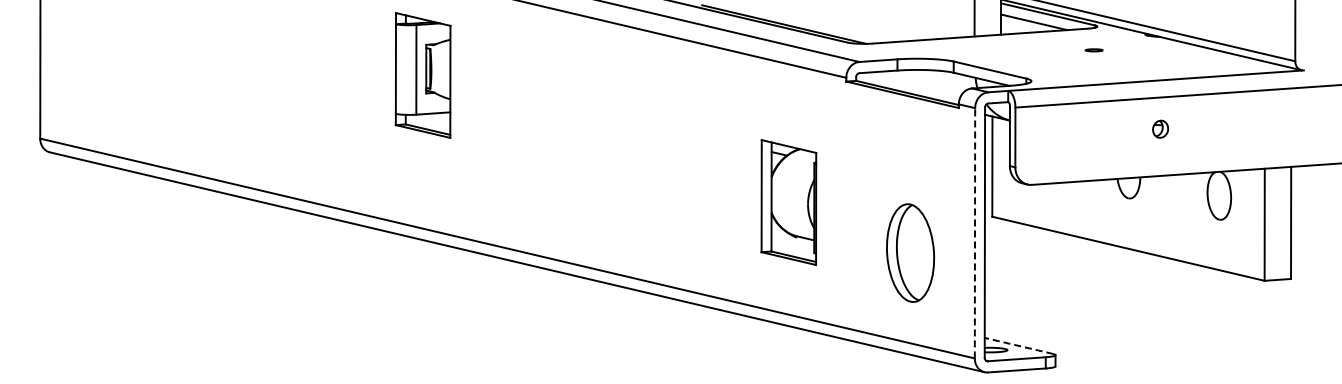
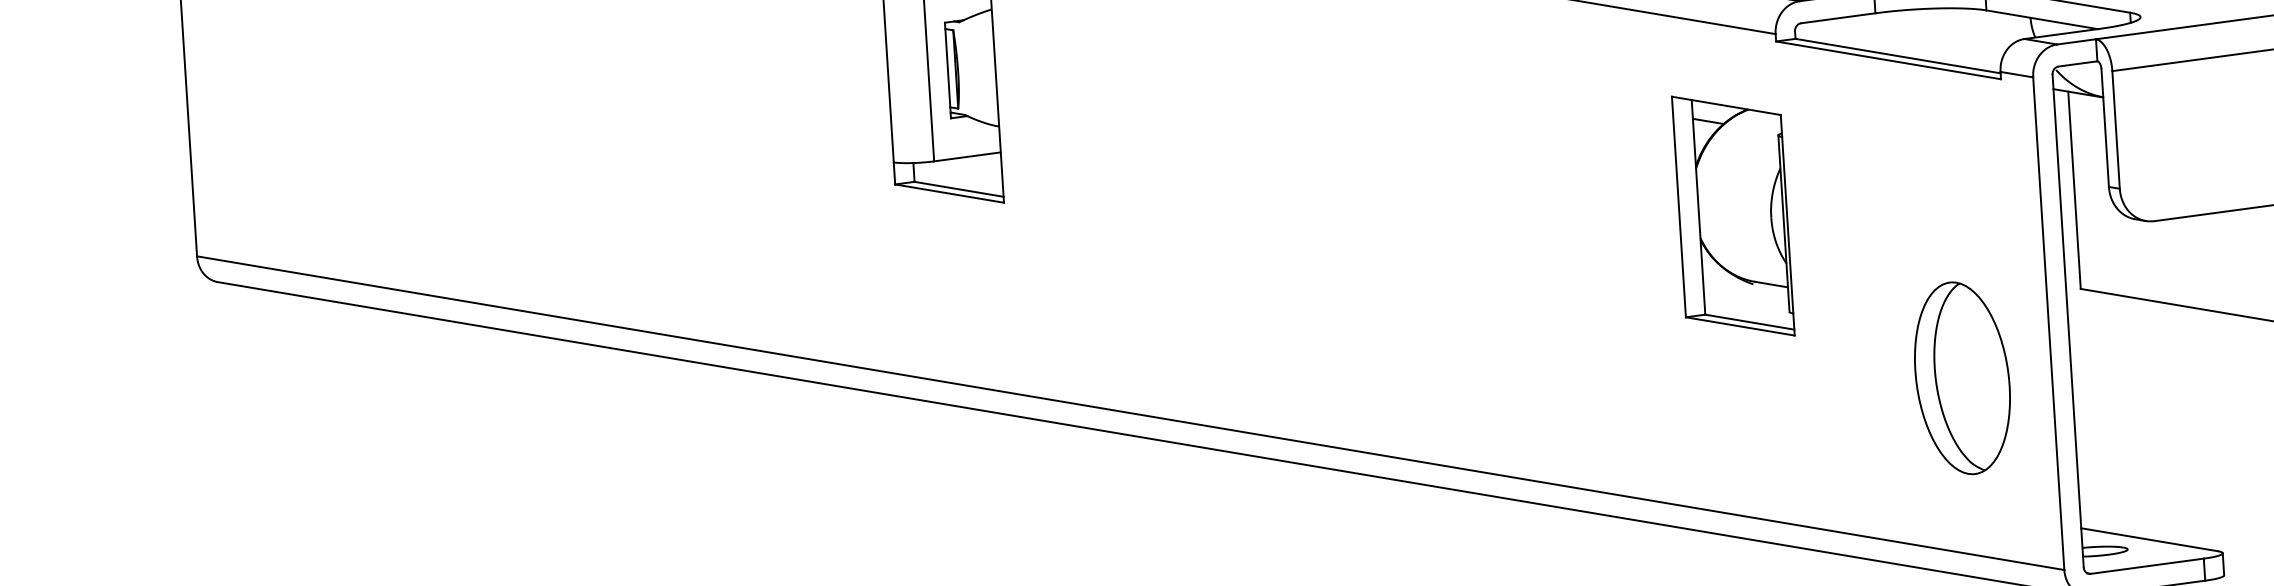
part: (788, 202) -> (1732, 216), moved
line: (975, 232) -> (2049, 322), dashed -> solid
part: (910, 252) -> (1962, 377), moved
line: (1018, 345) -> (2148, 538), dashed -> solid

